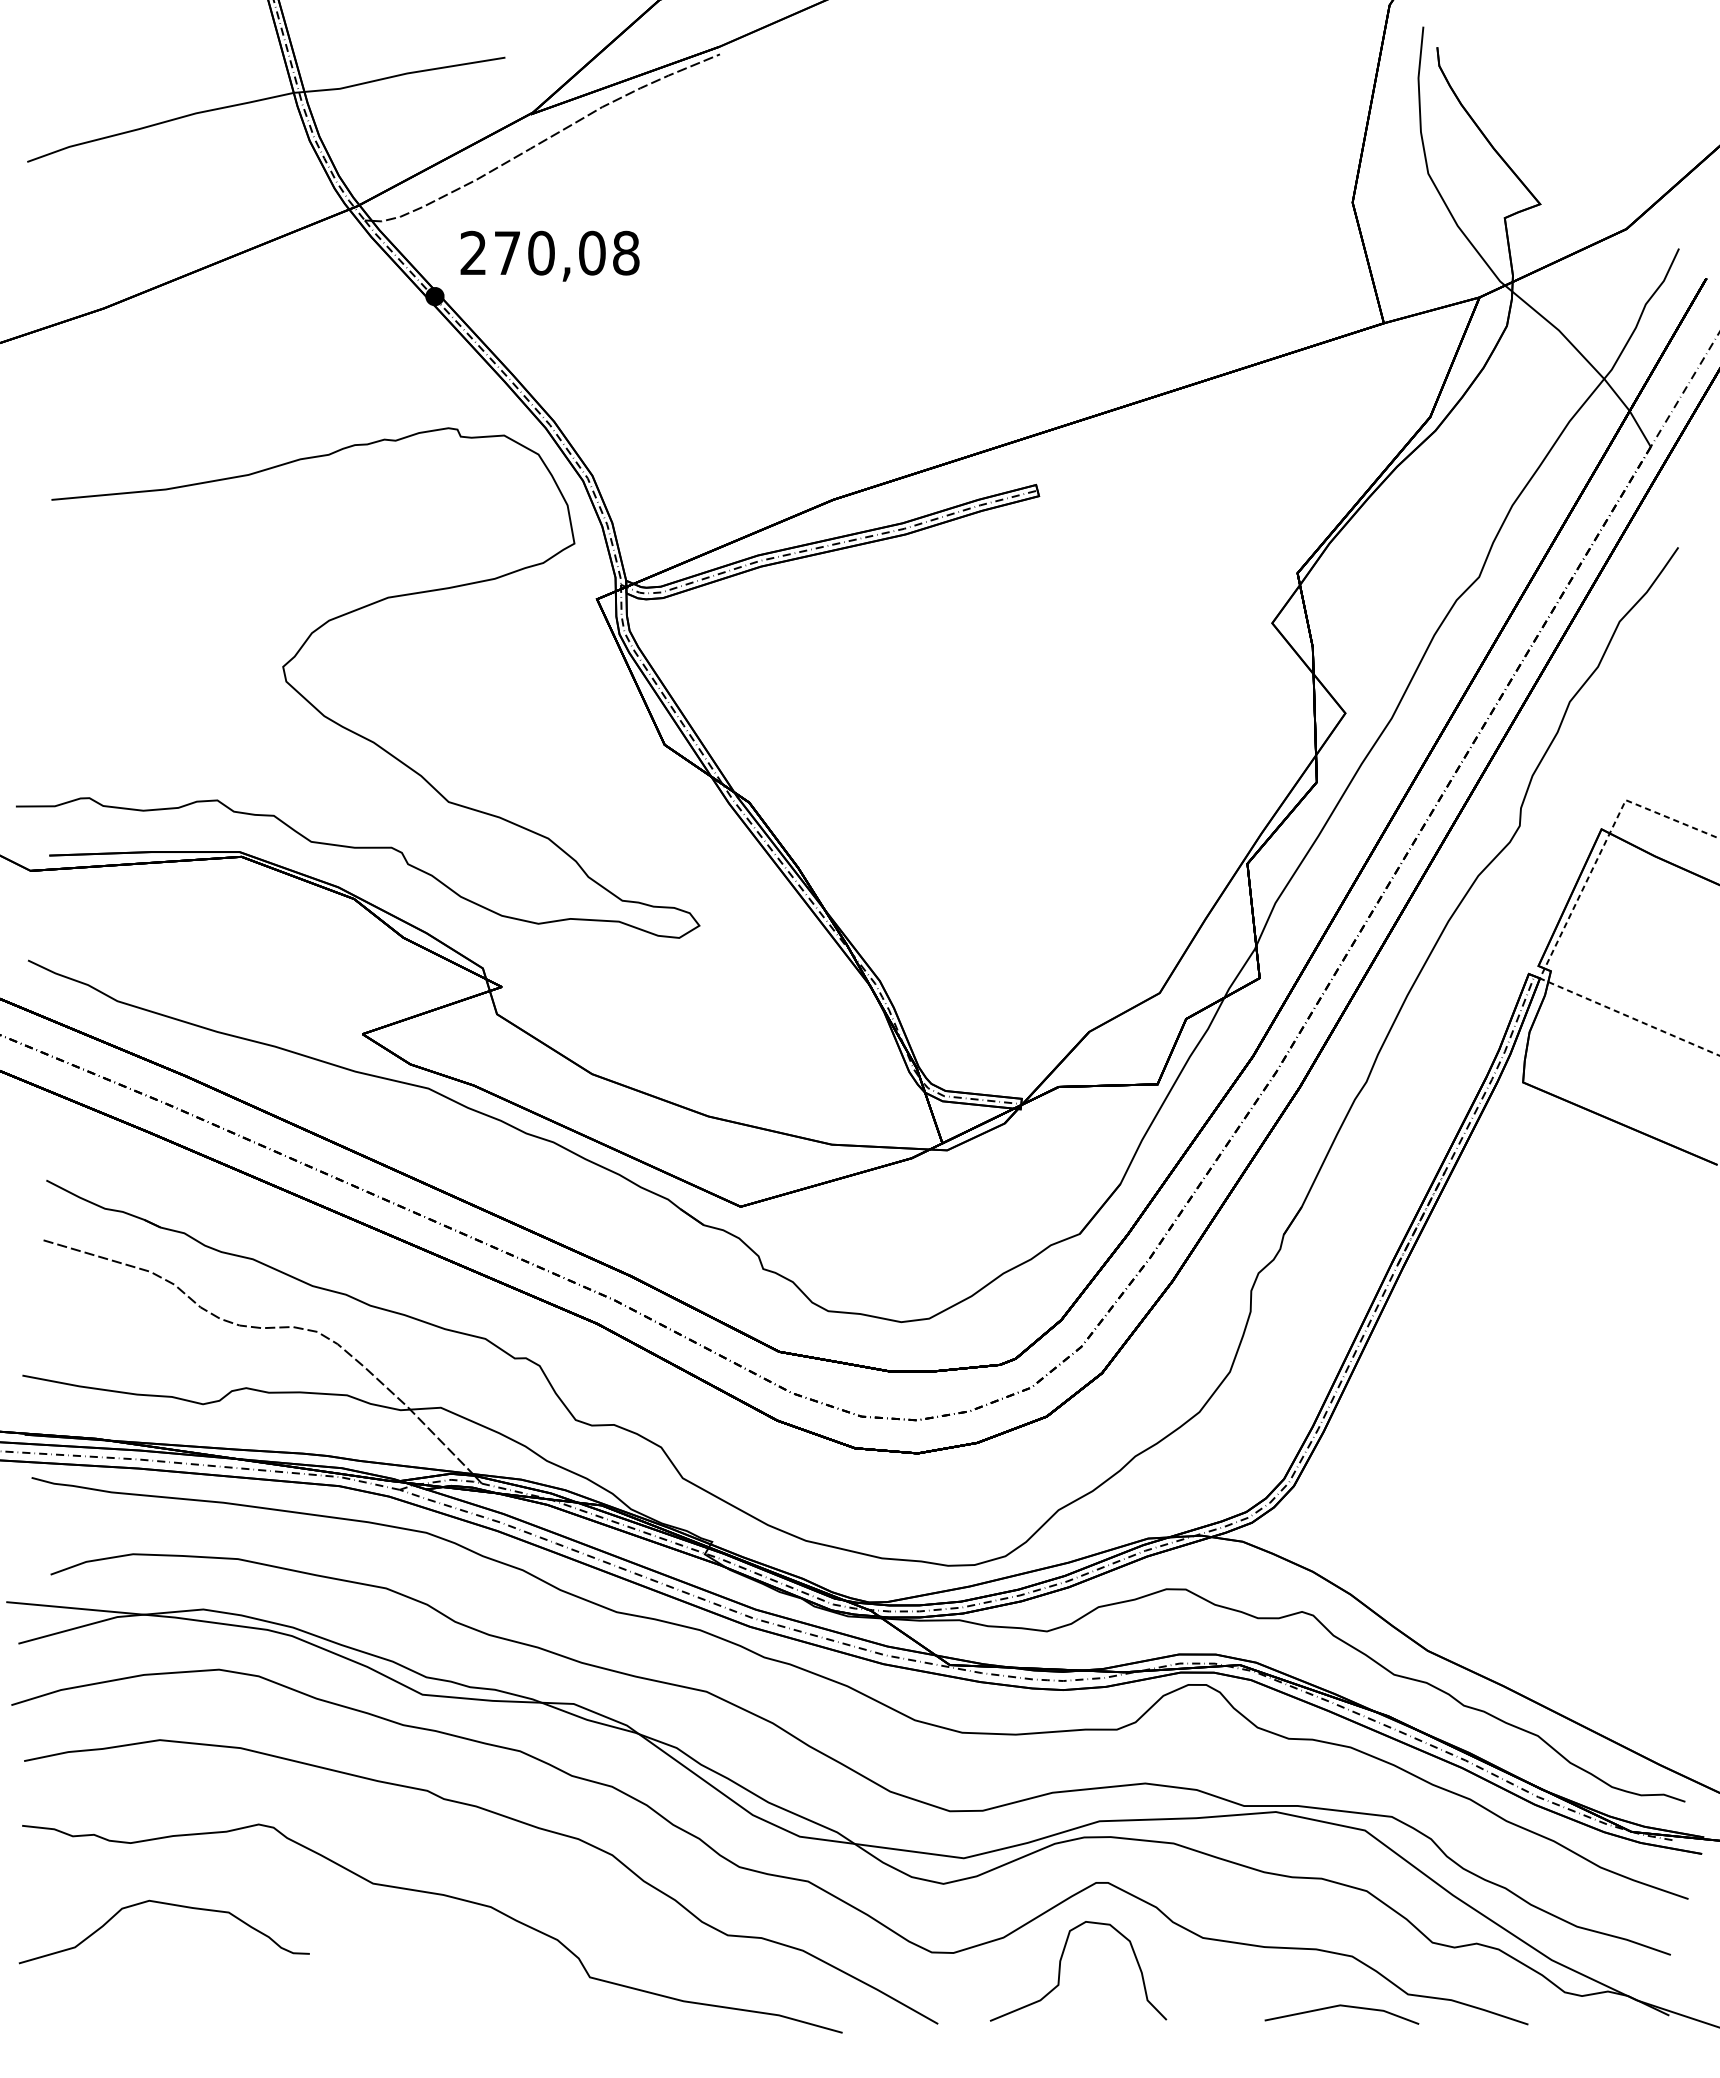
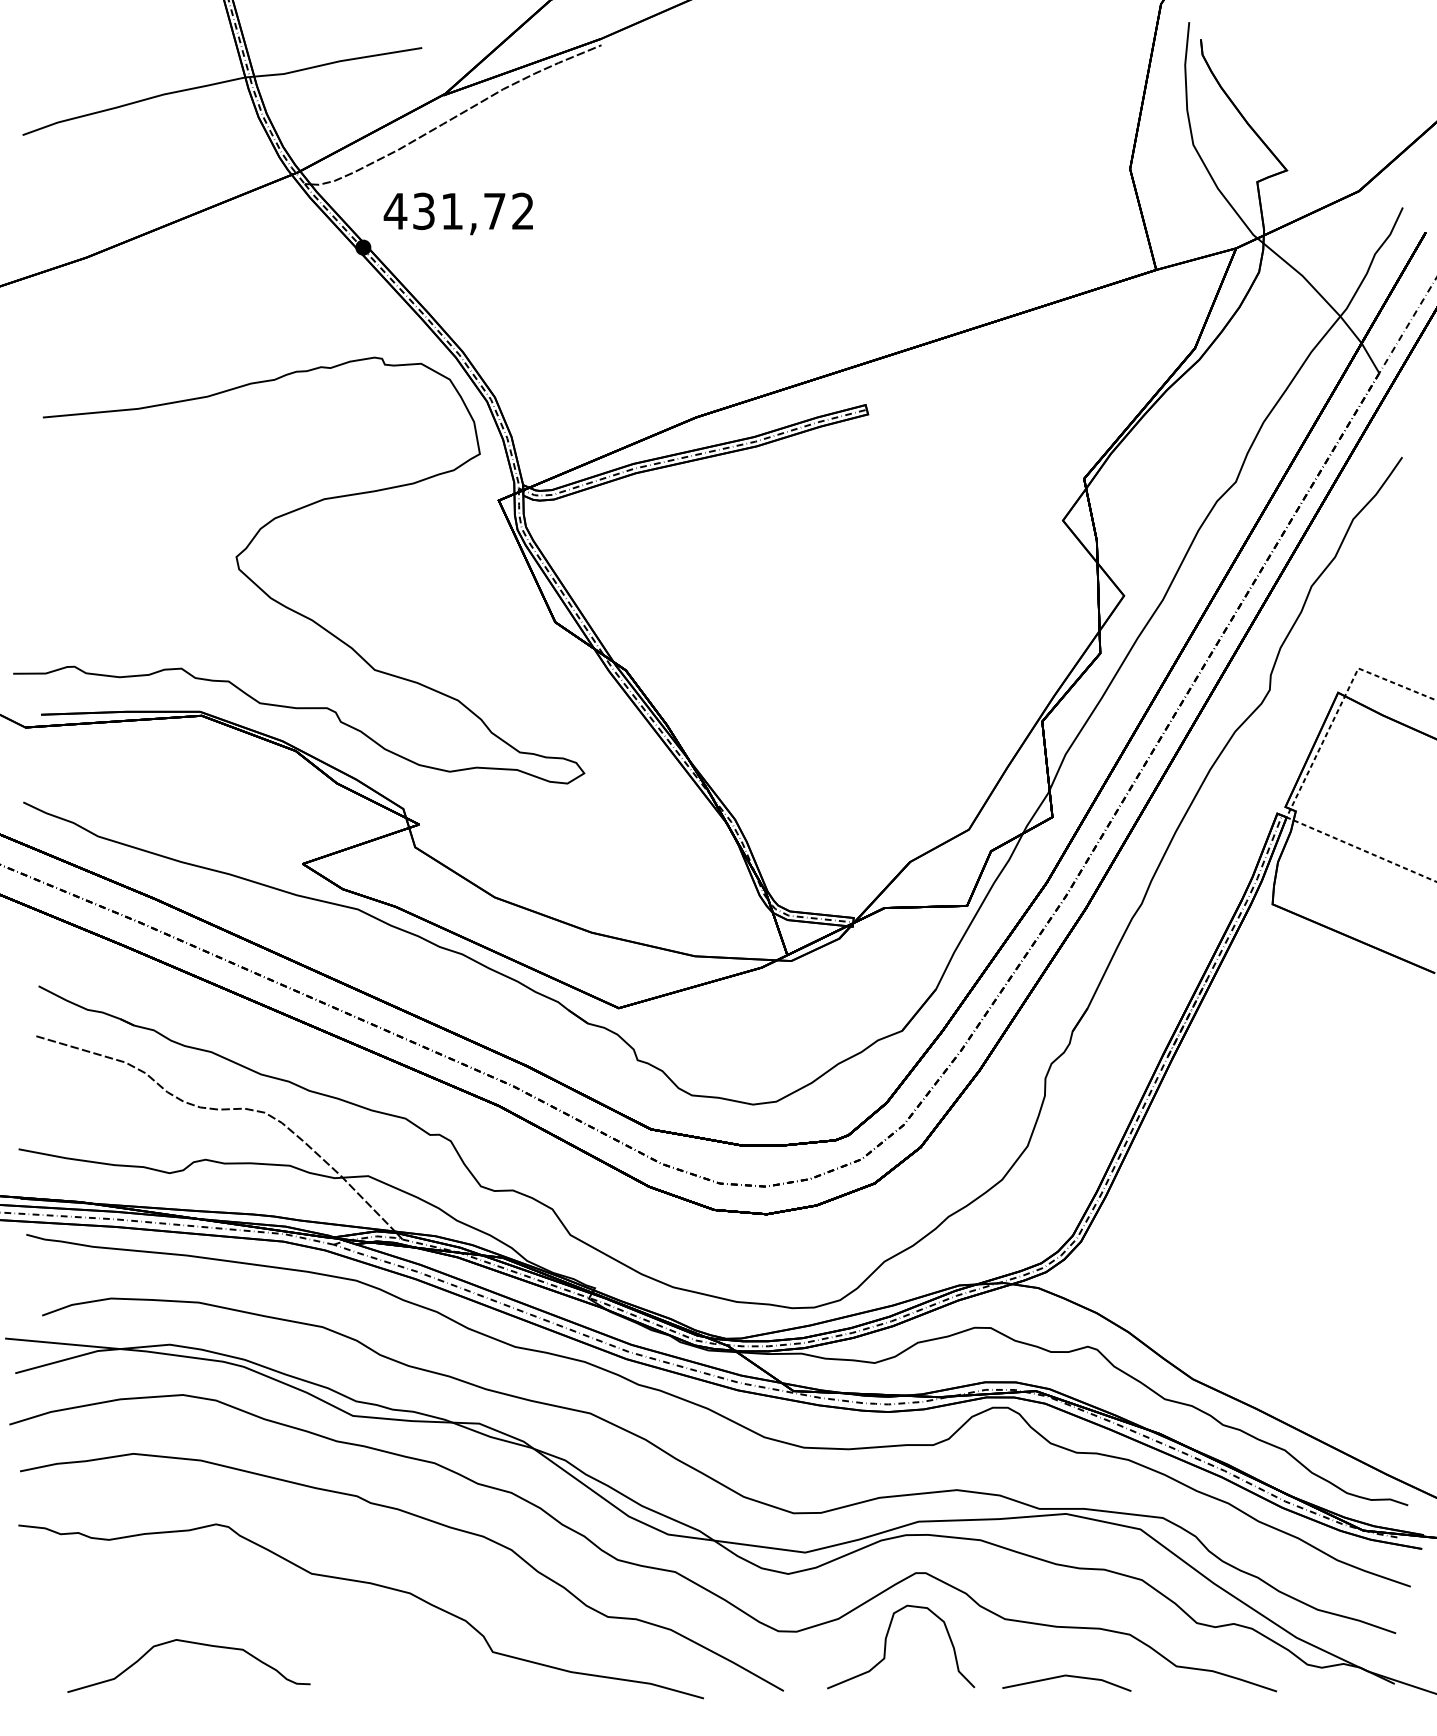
text: (549, 252) -> (459, 210), 270,08 -> 431,72
curve: (170, 1905) -> (194, 1643), moved
line: (1341, 2006) -> (1066, 1676), moved

